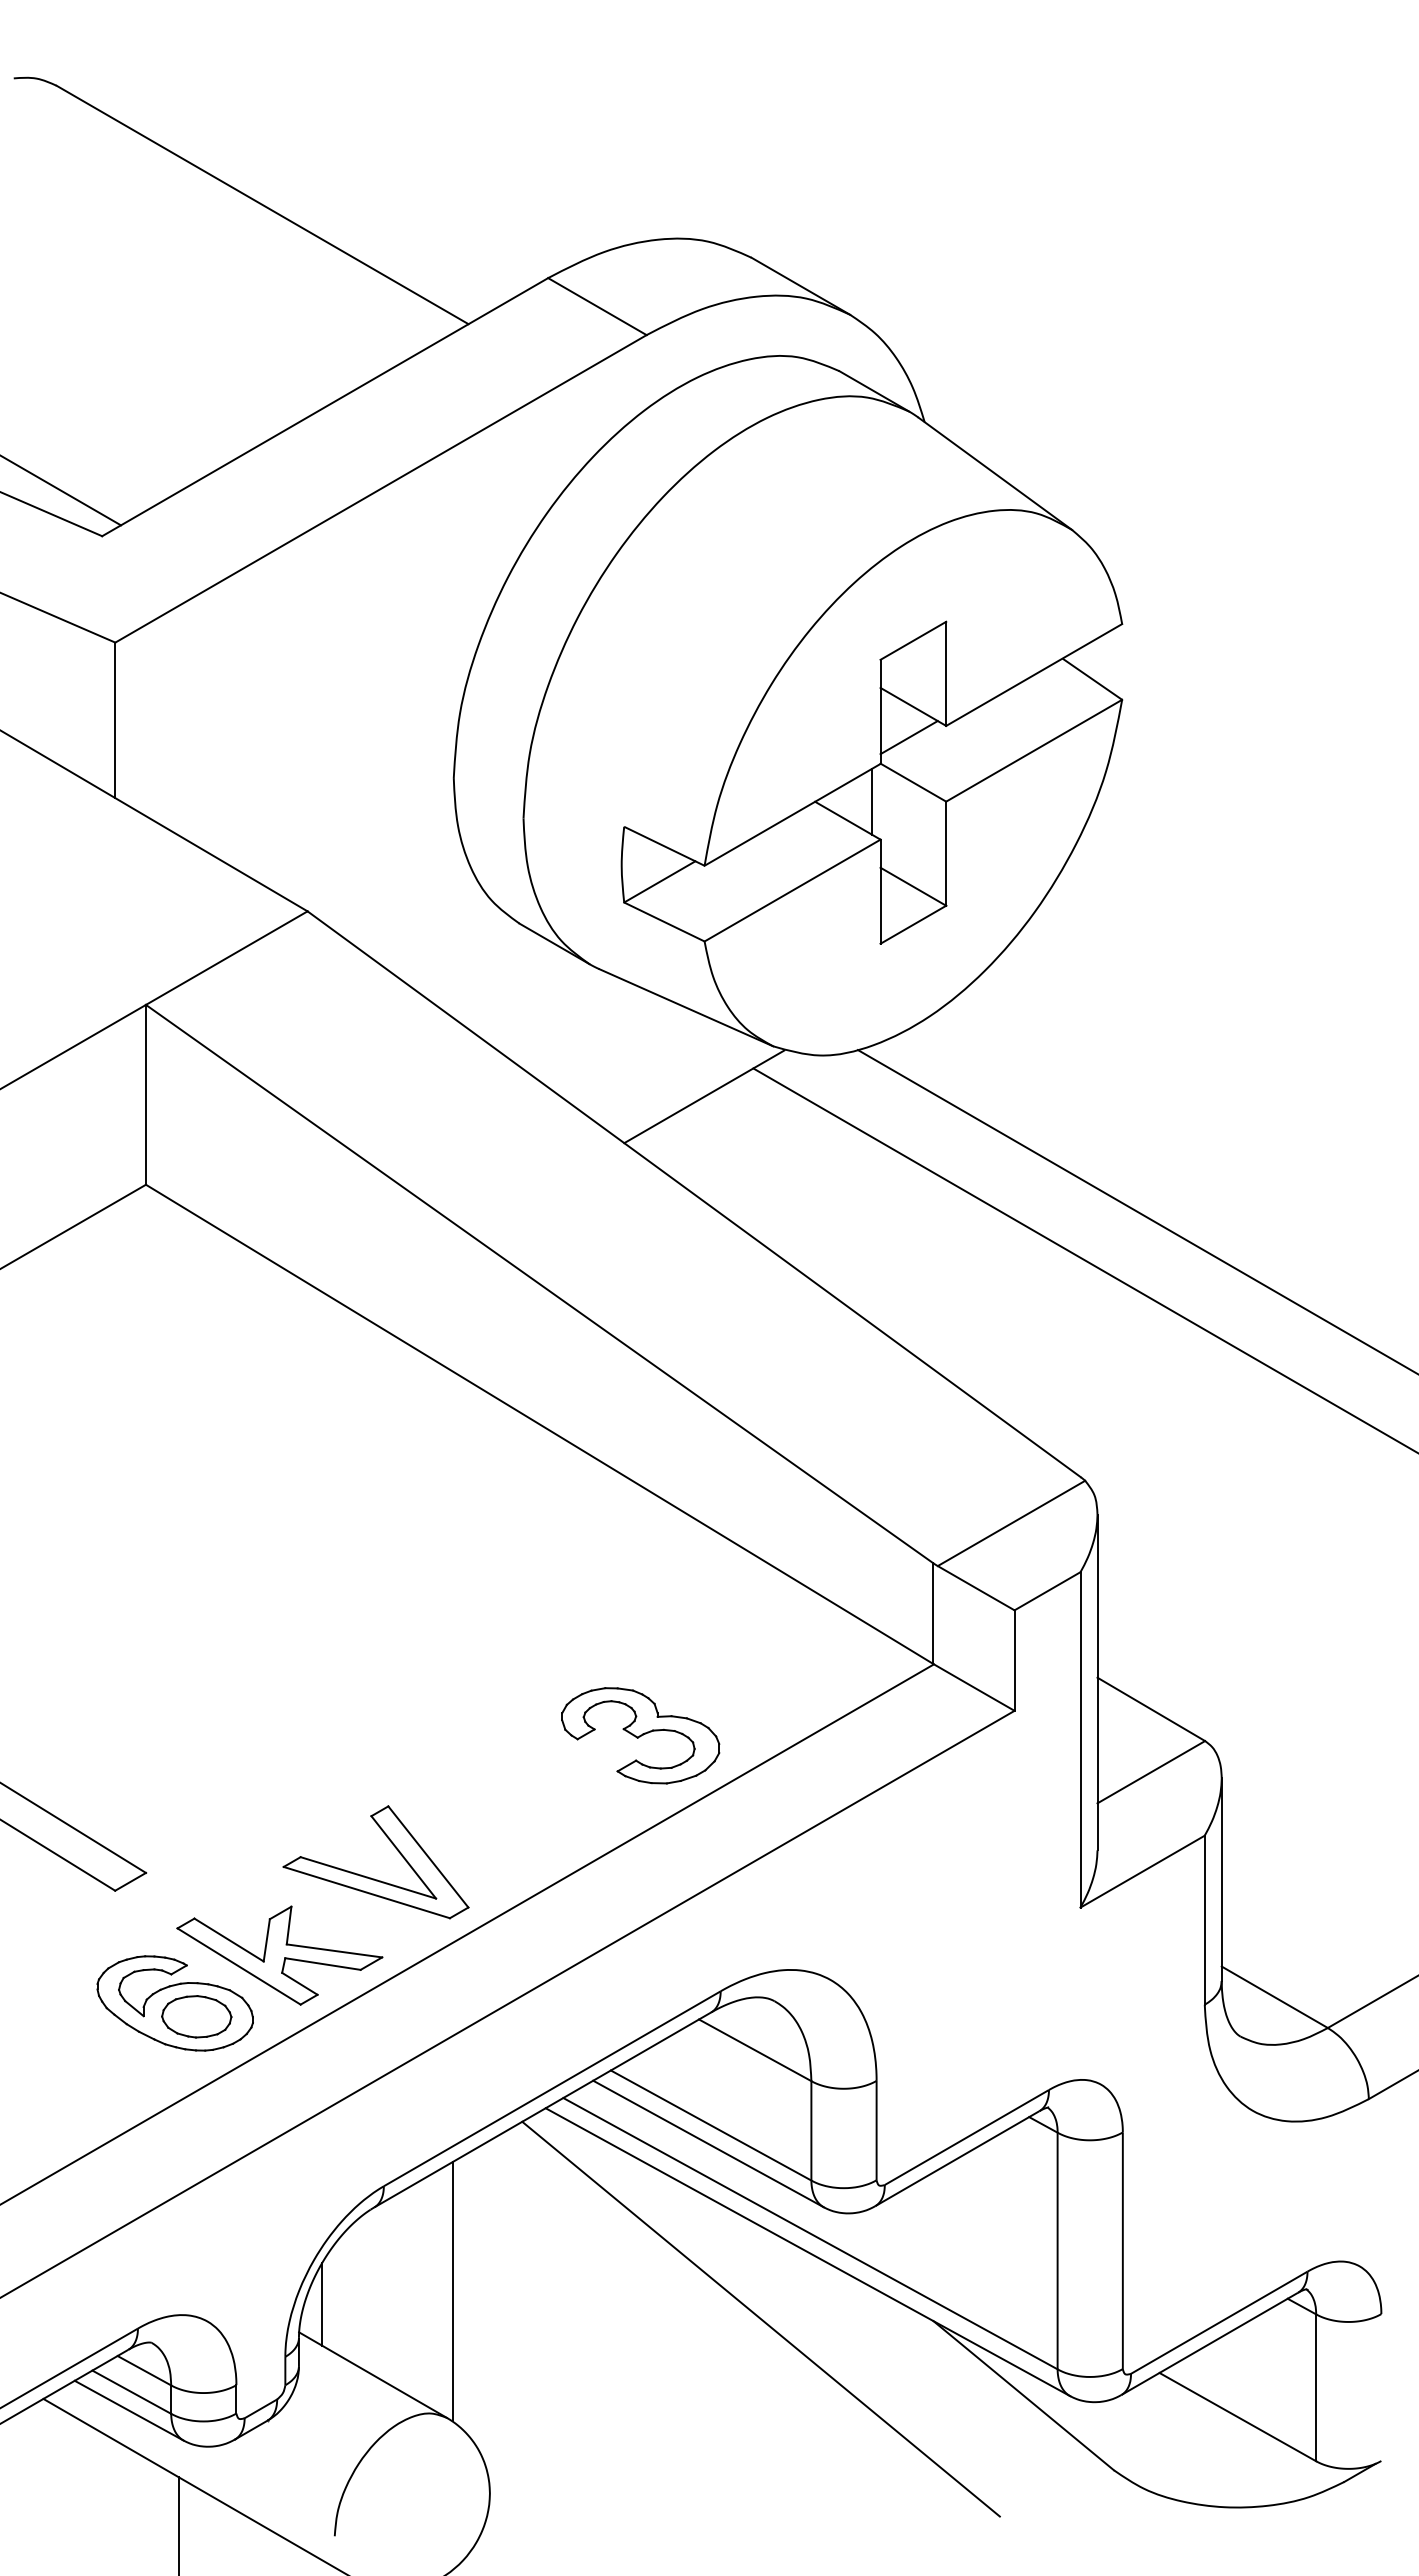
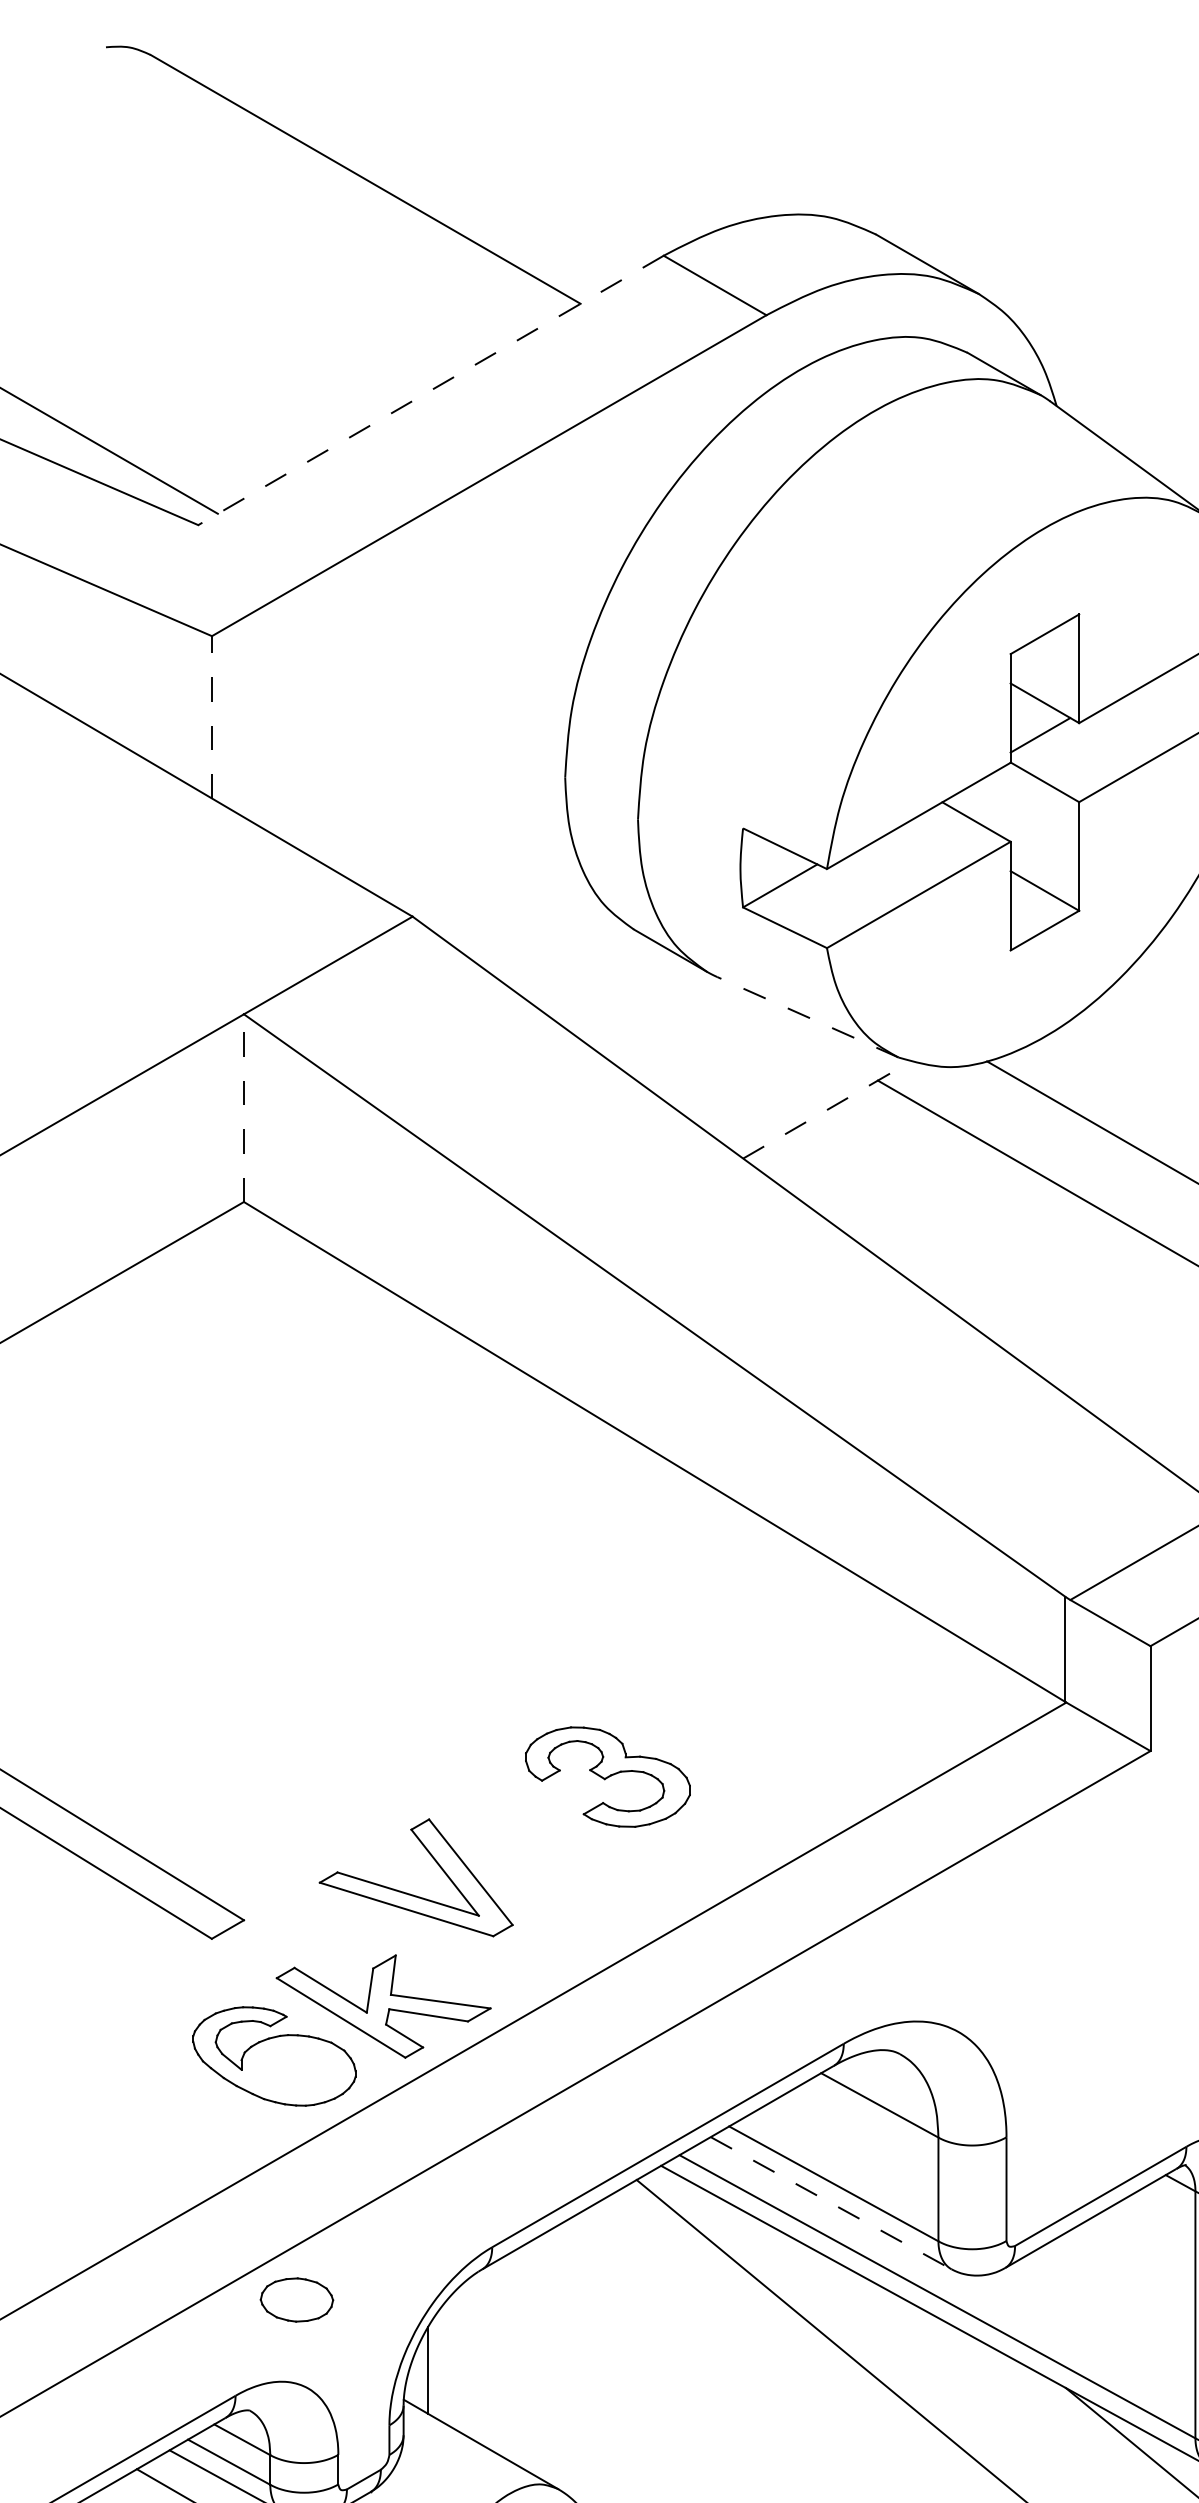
line: (325, 407) -> (431, 390), solid -> dashed
line: (115, 720) -> (212, 717), solid -> dashed
line: (872, 801) -> (1002, 801), removed
line: (685, 1007) -> (807, 1017), solid -> dashed
line: (145, 1094) -> (243, 1107), solid -> dashed
line: (704, 1096) -> (826, 1109), solid -> dashed
part: (640, 1735) -> (607, 1776), moved
part: (371, 1877) -> (411, 1893), moved
part: (196, 2016) -> (296, 2299), moved
line: (708, 2144) -> (831, 2203), solid -> dashed
line: (452, 2291) -> (563, 2357), removed

